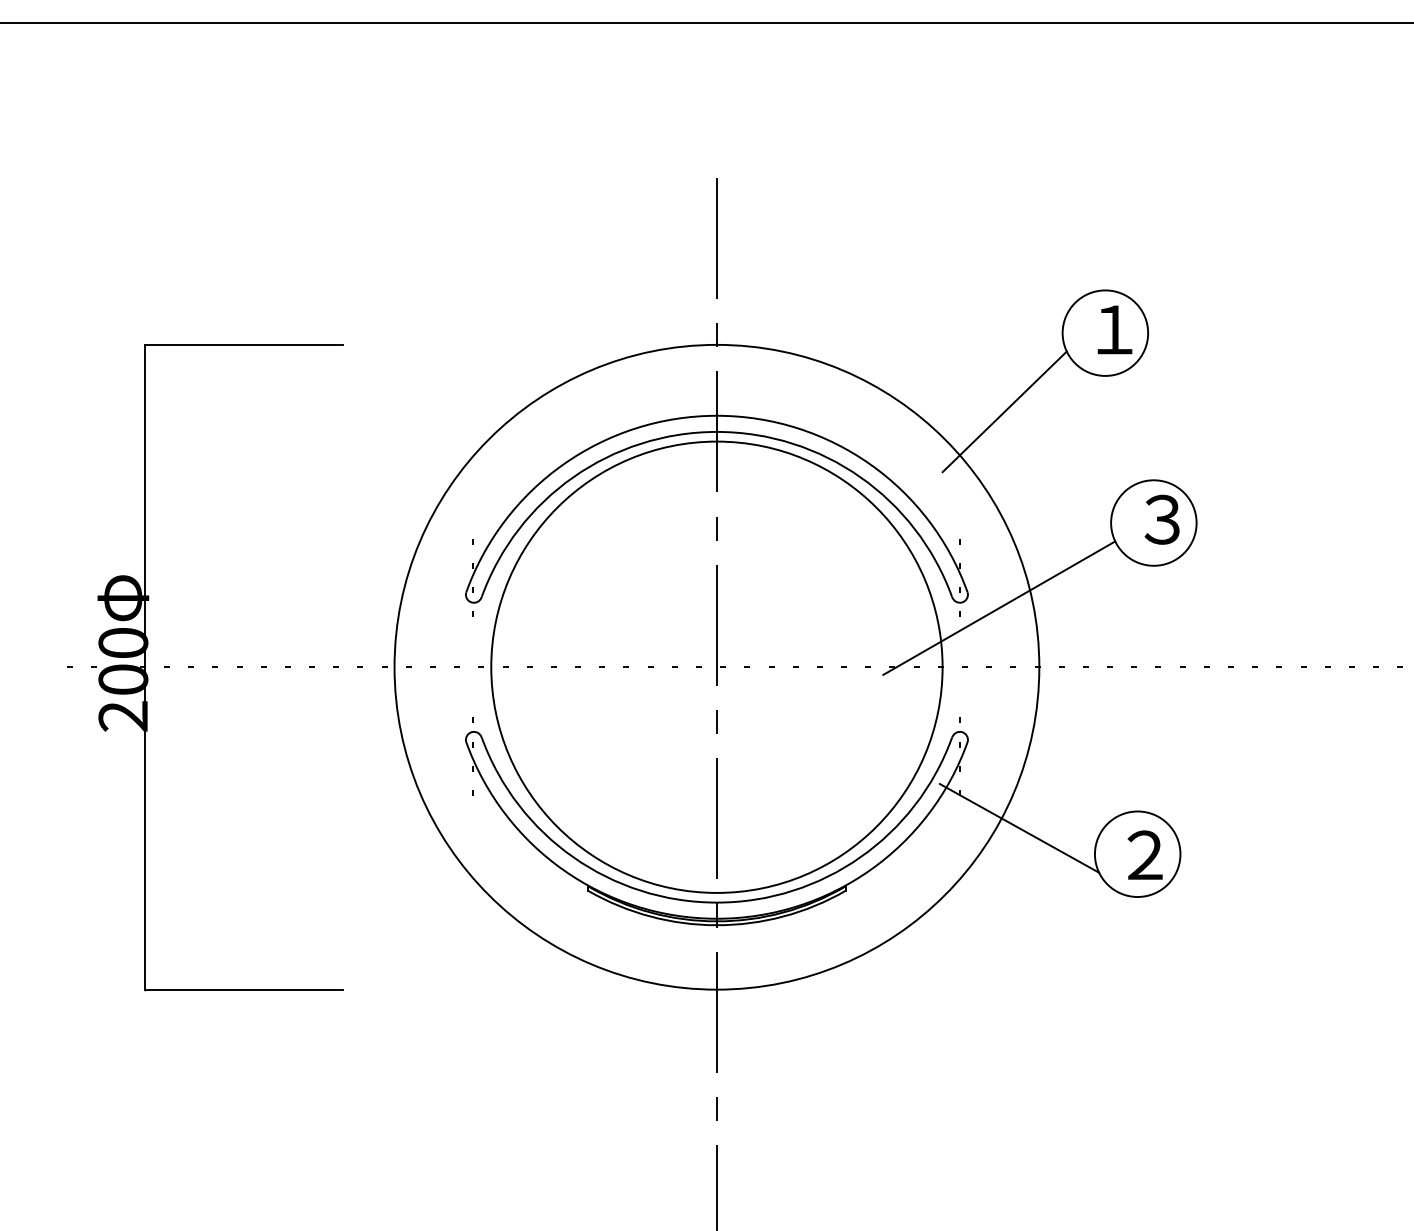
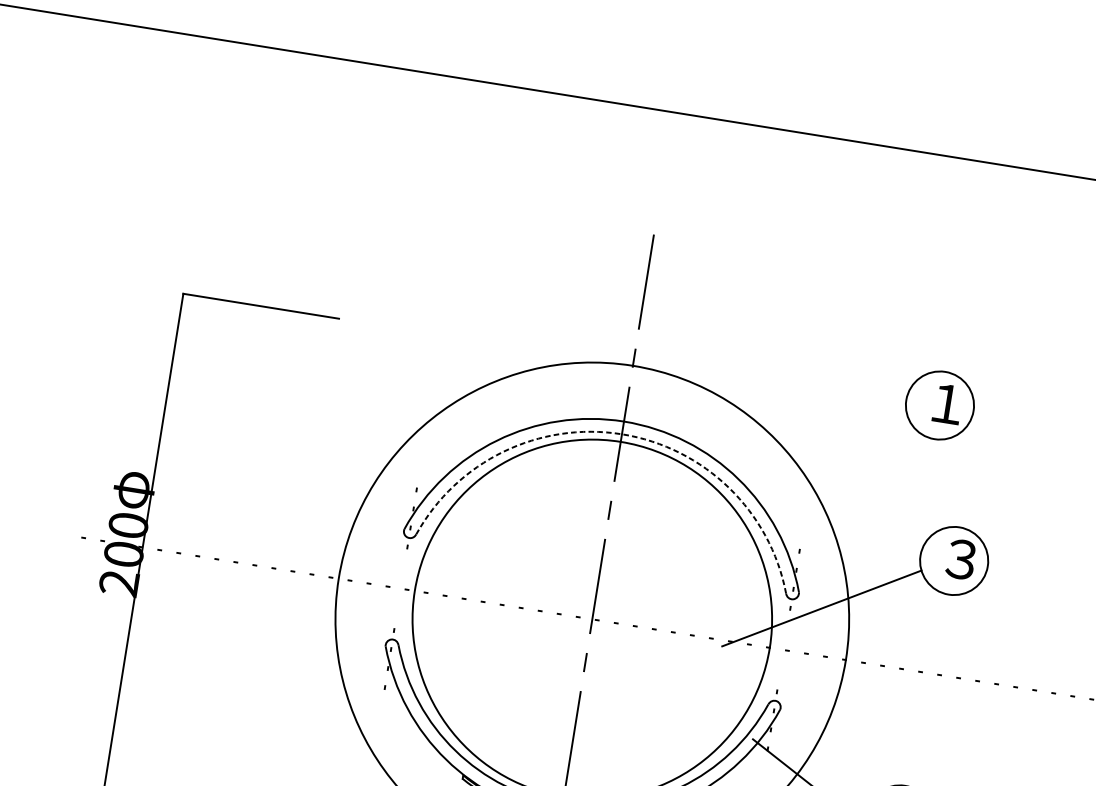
line: (1004, 411) -> (850, 454), removed
arc: (716, 431) -> (621, 433), solid -> dashed

